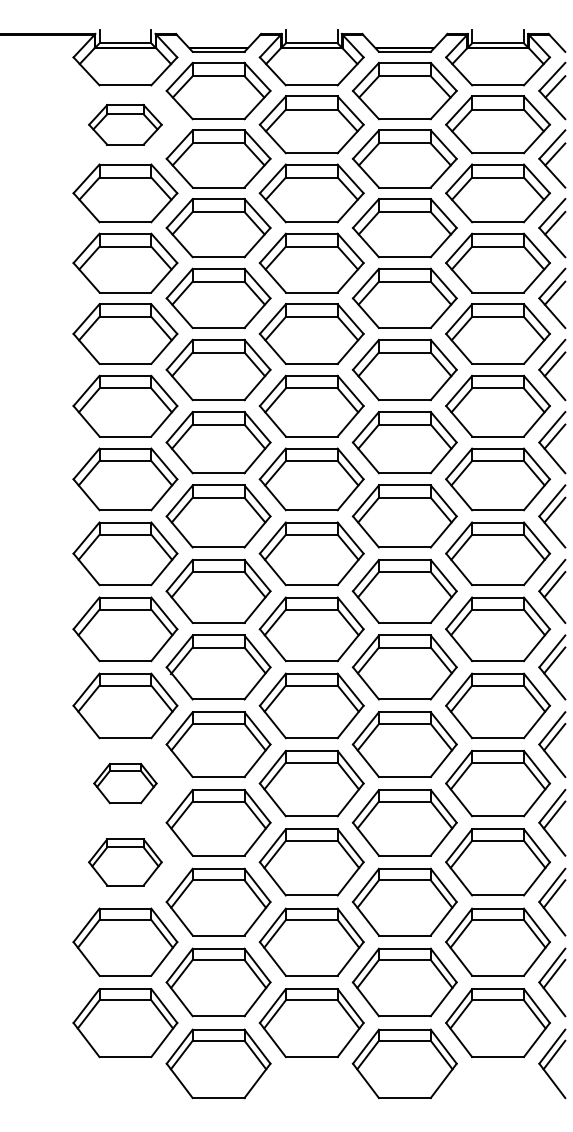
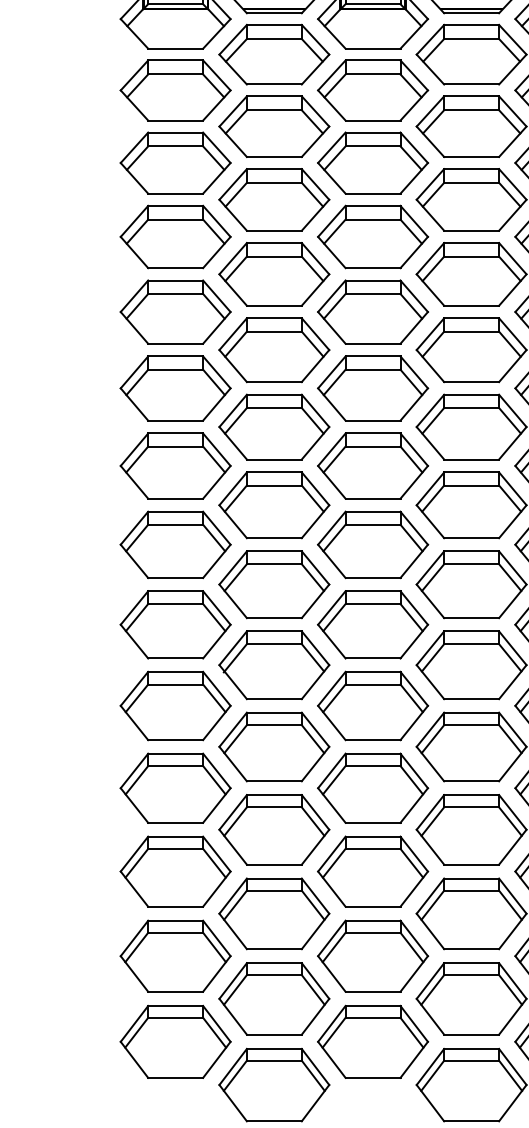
part: (125, 124) -> (175, 90), size x1.43
part: (125, 783) -> (175, 788), size x1.67
part: (125, 862) -> (175, 871), size x1.43

